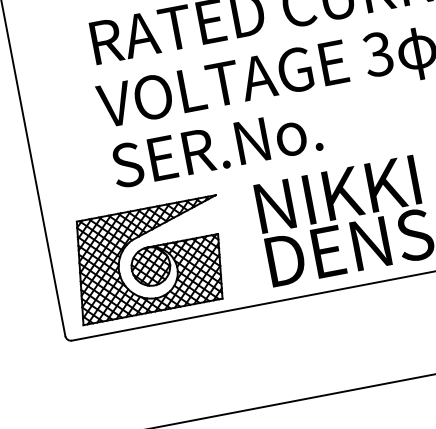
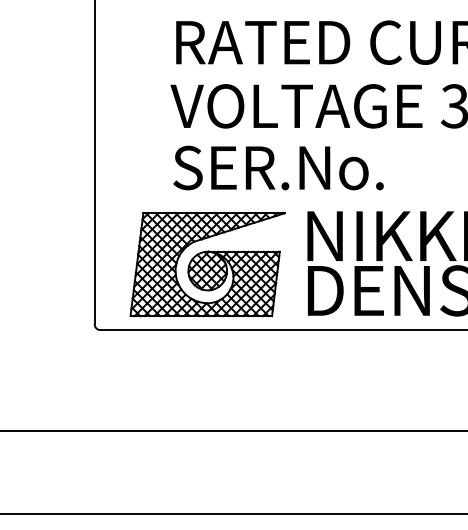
part: (149, 260) -> (207, 264), moved

